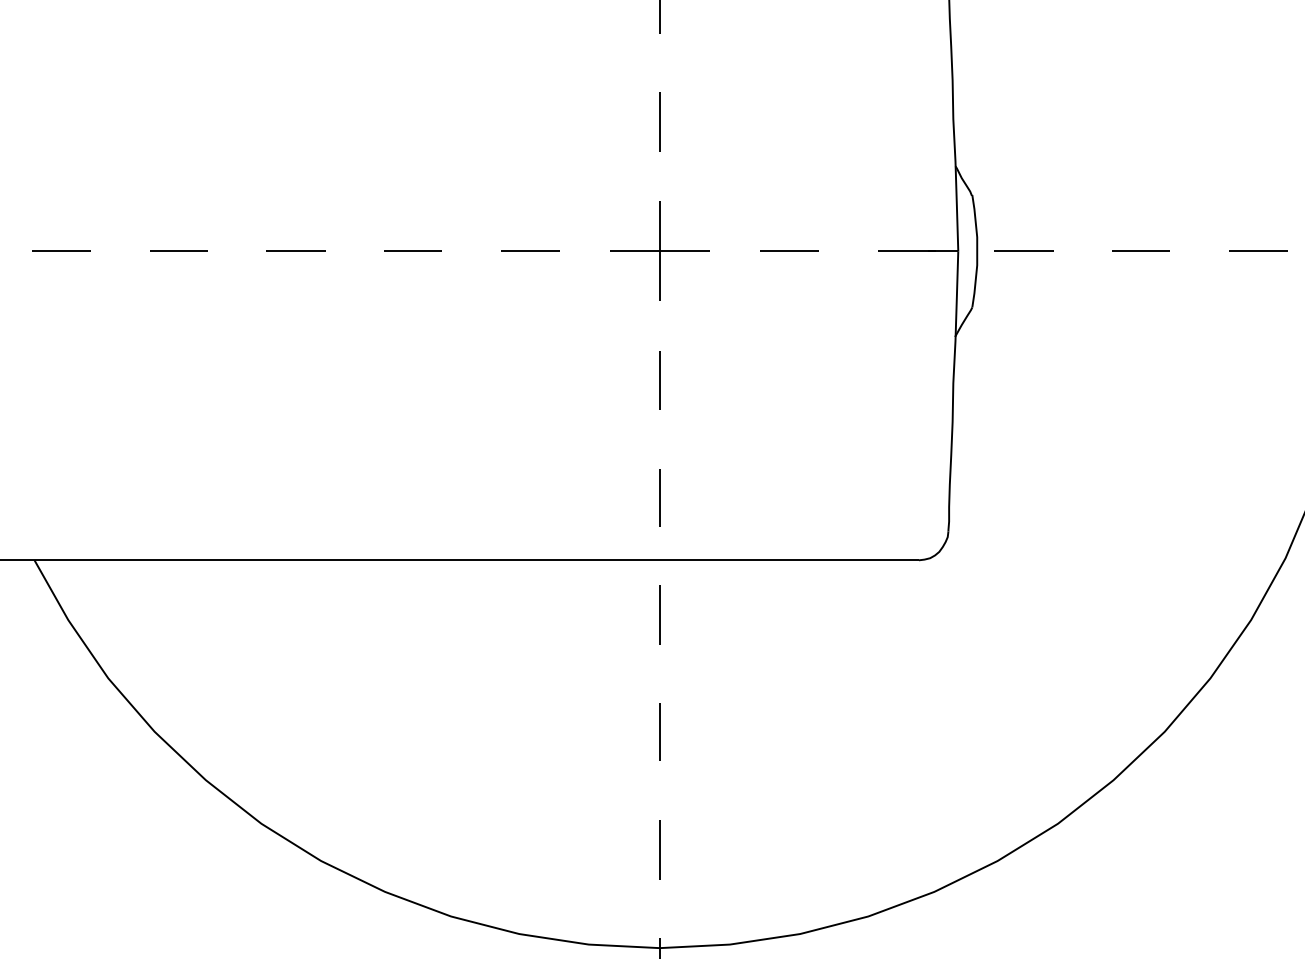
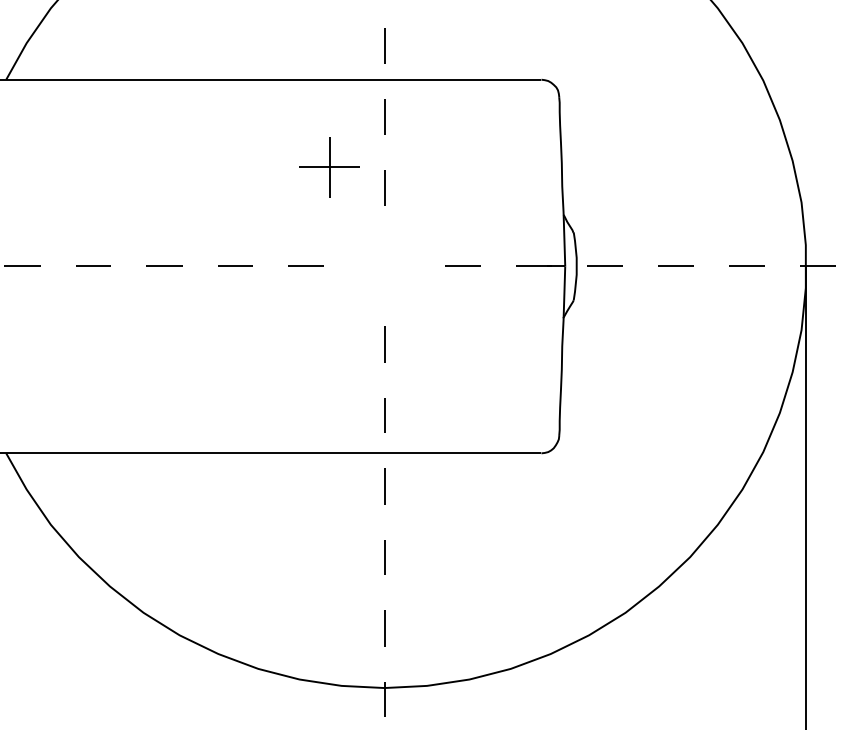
part: (659, 251) -> (329, 167), moved

